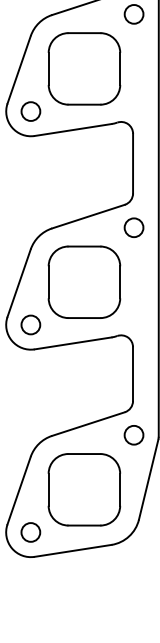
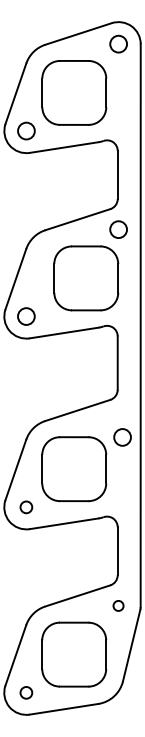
part: (84, 69) -> (86, 278), moved
circle: (133, 227) -> (122, 437), moved
circle: (31, 325) -> (26, 507), size x0.7
circle: (133, 434) -> (118, 605), size x0.6
circle: (31, 532) -> (26, 692), size x0.7

